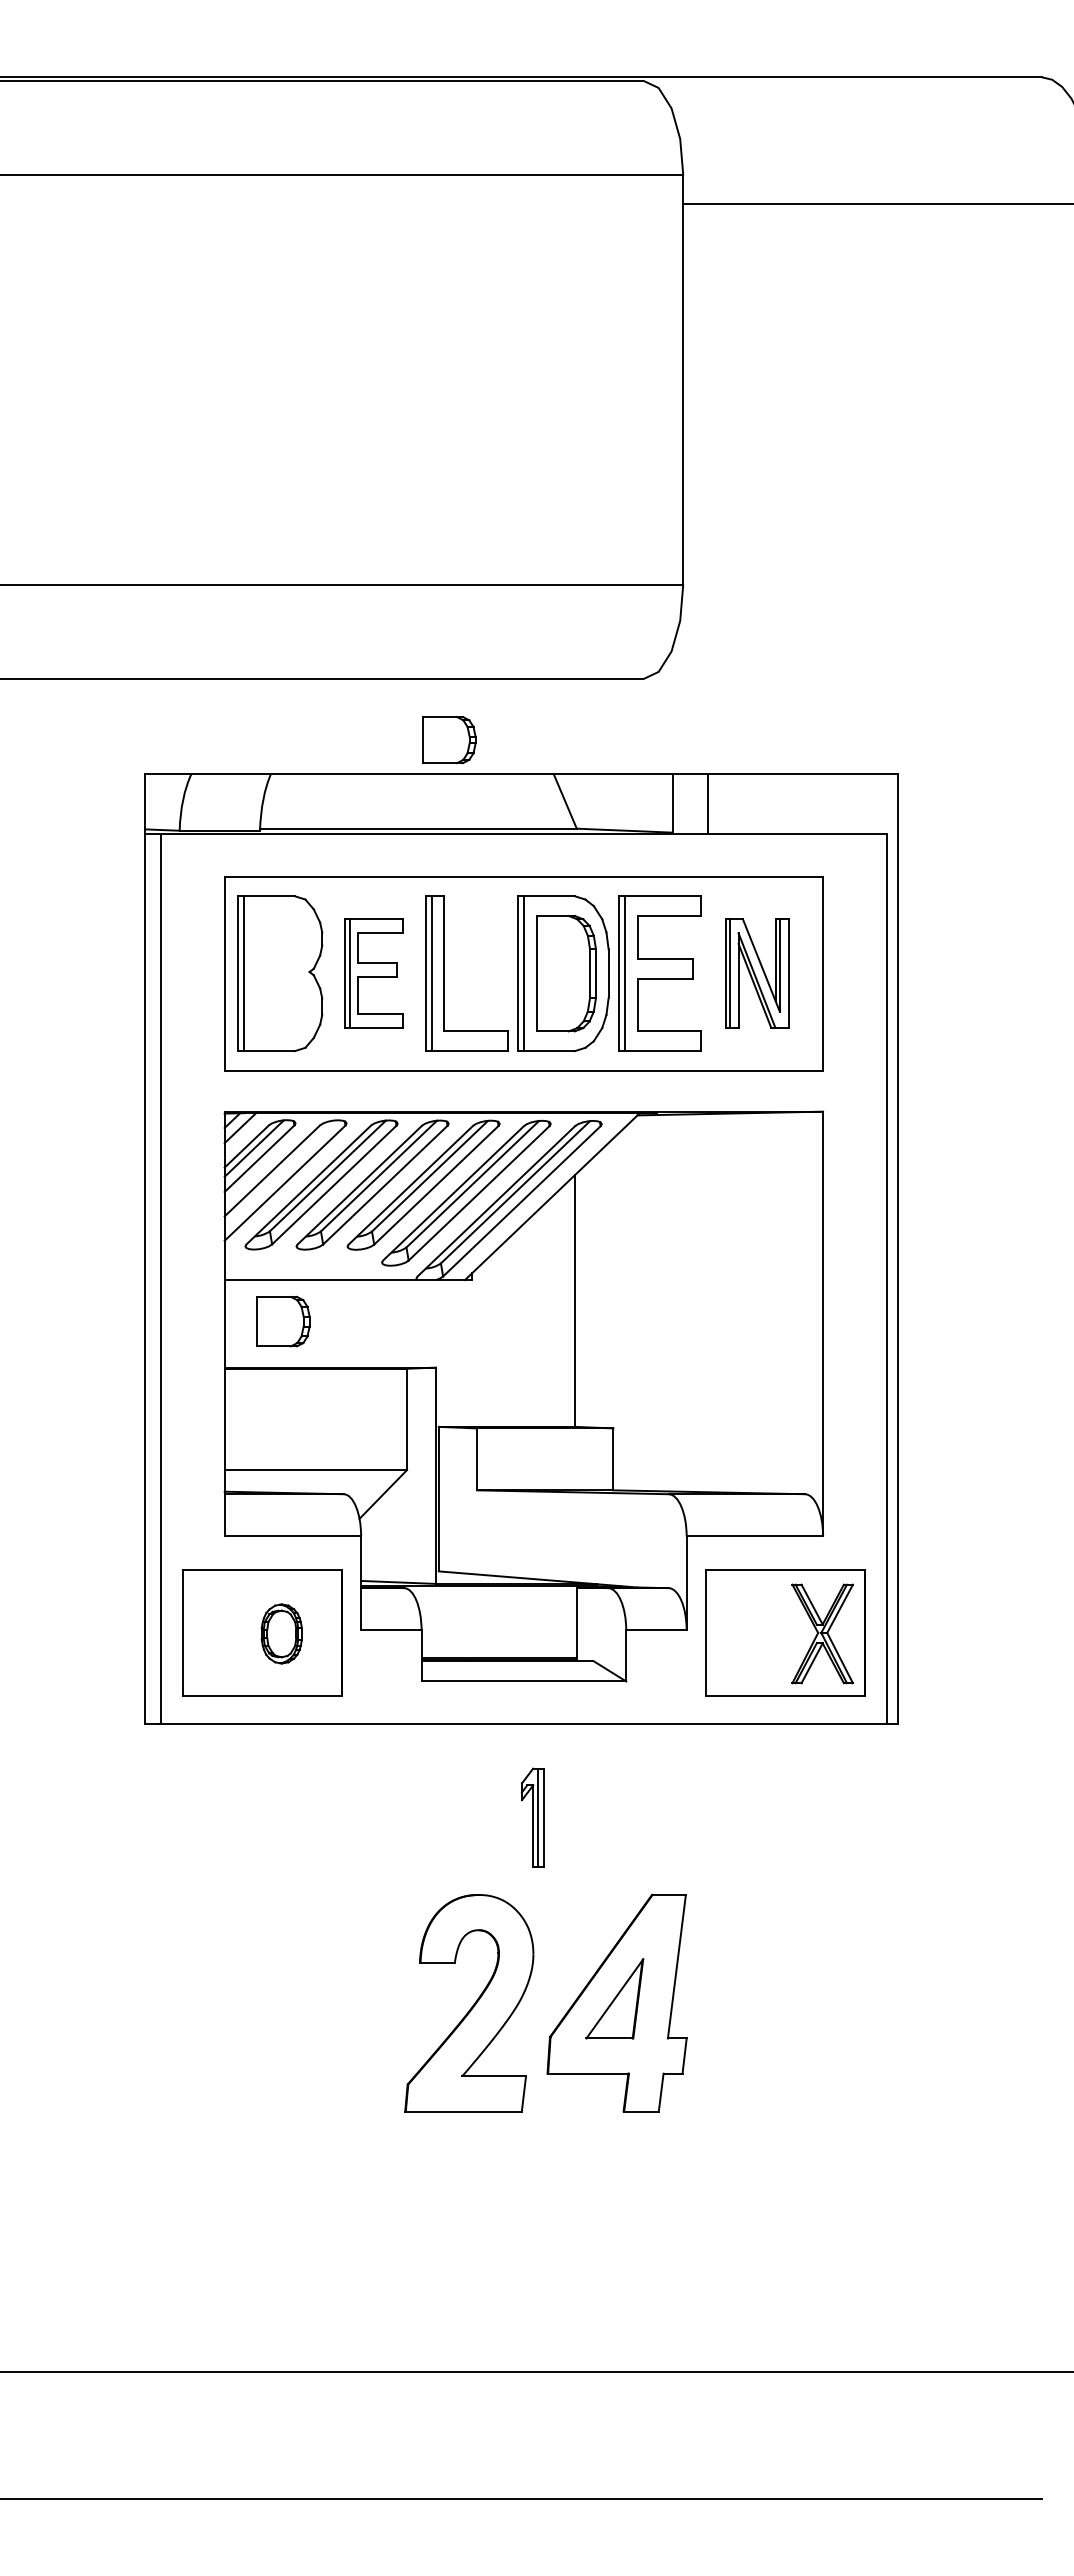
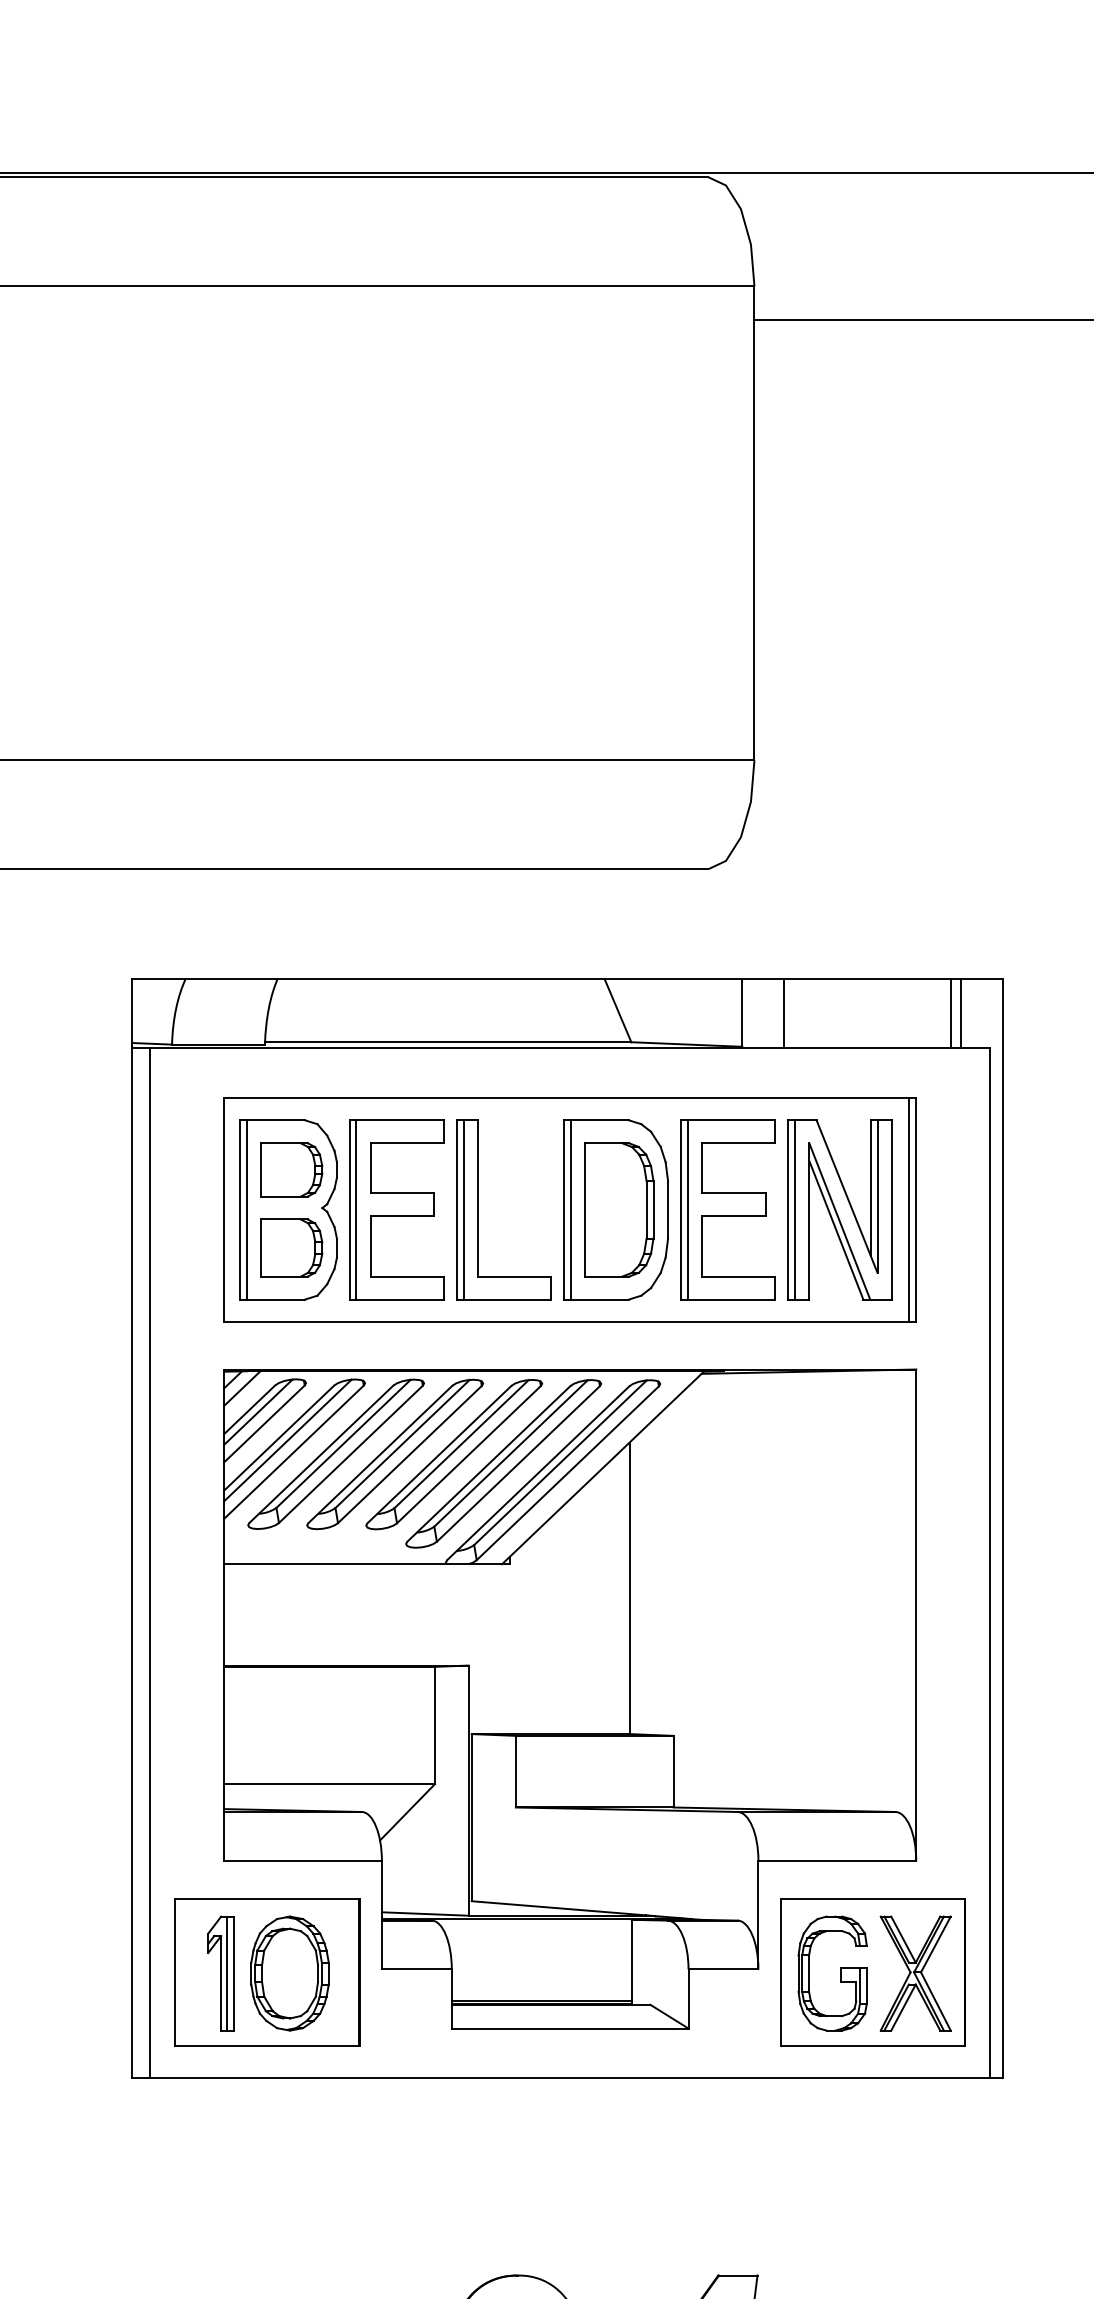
part: (449, 740) -> (292, 1170), moved
line: (853, 803) -> (951, 1013), added
line: (862, 803) -> (961, 1013), added
part: (373, 973) -> (396, 1209), size x1.43
part: (756, 973) -> (839, 1209), size x1.43
line: (816, 973) -> (908, 1209), added
line: (279, 1172) -> (287, 1439), added
part: (283, 1321) -> (292, 1247), moved
part: (281, 1633) -> (289, 1973), size x1.67
part: (757, 1633) -> (840, 1973), added
part: (532, 1817) -> (220, 1973), moved

